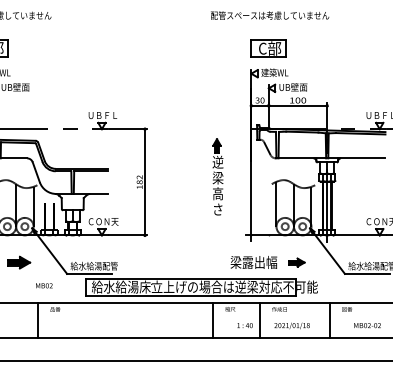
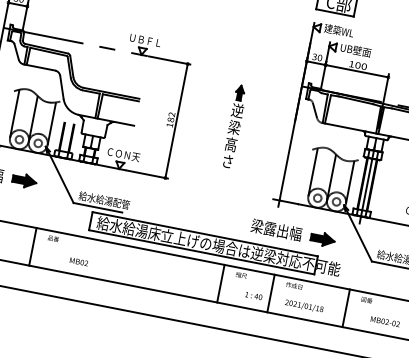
part: (217, 176) -> (234, 125), moved
part: (296, 262) -> (322, 239), size x1.43
text: (44, 285) -> (79, 261), moved

